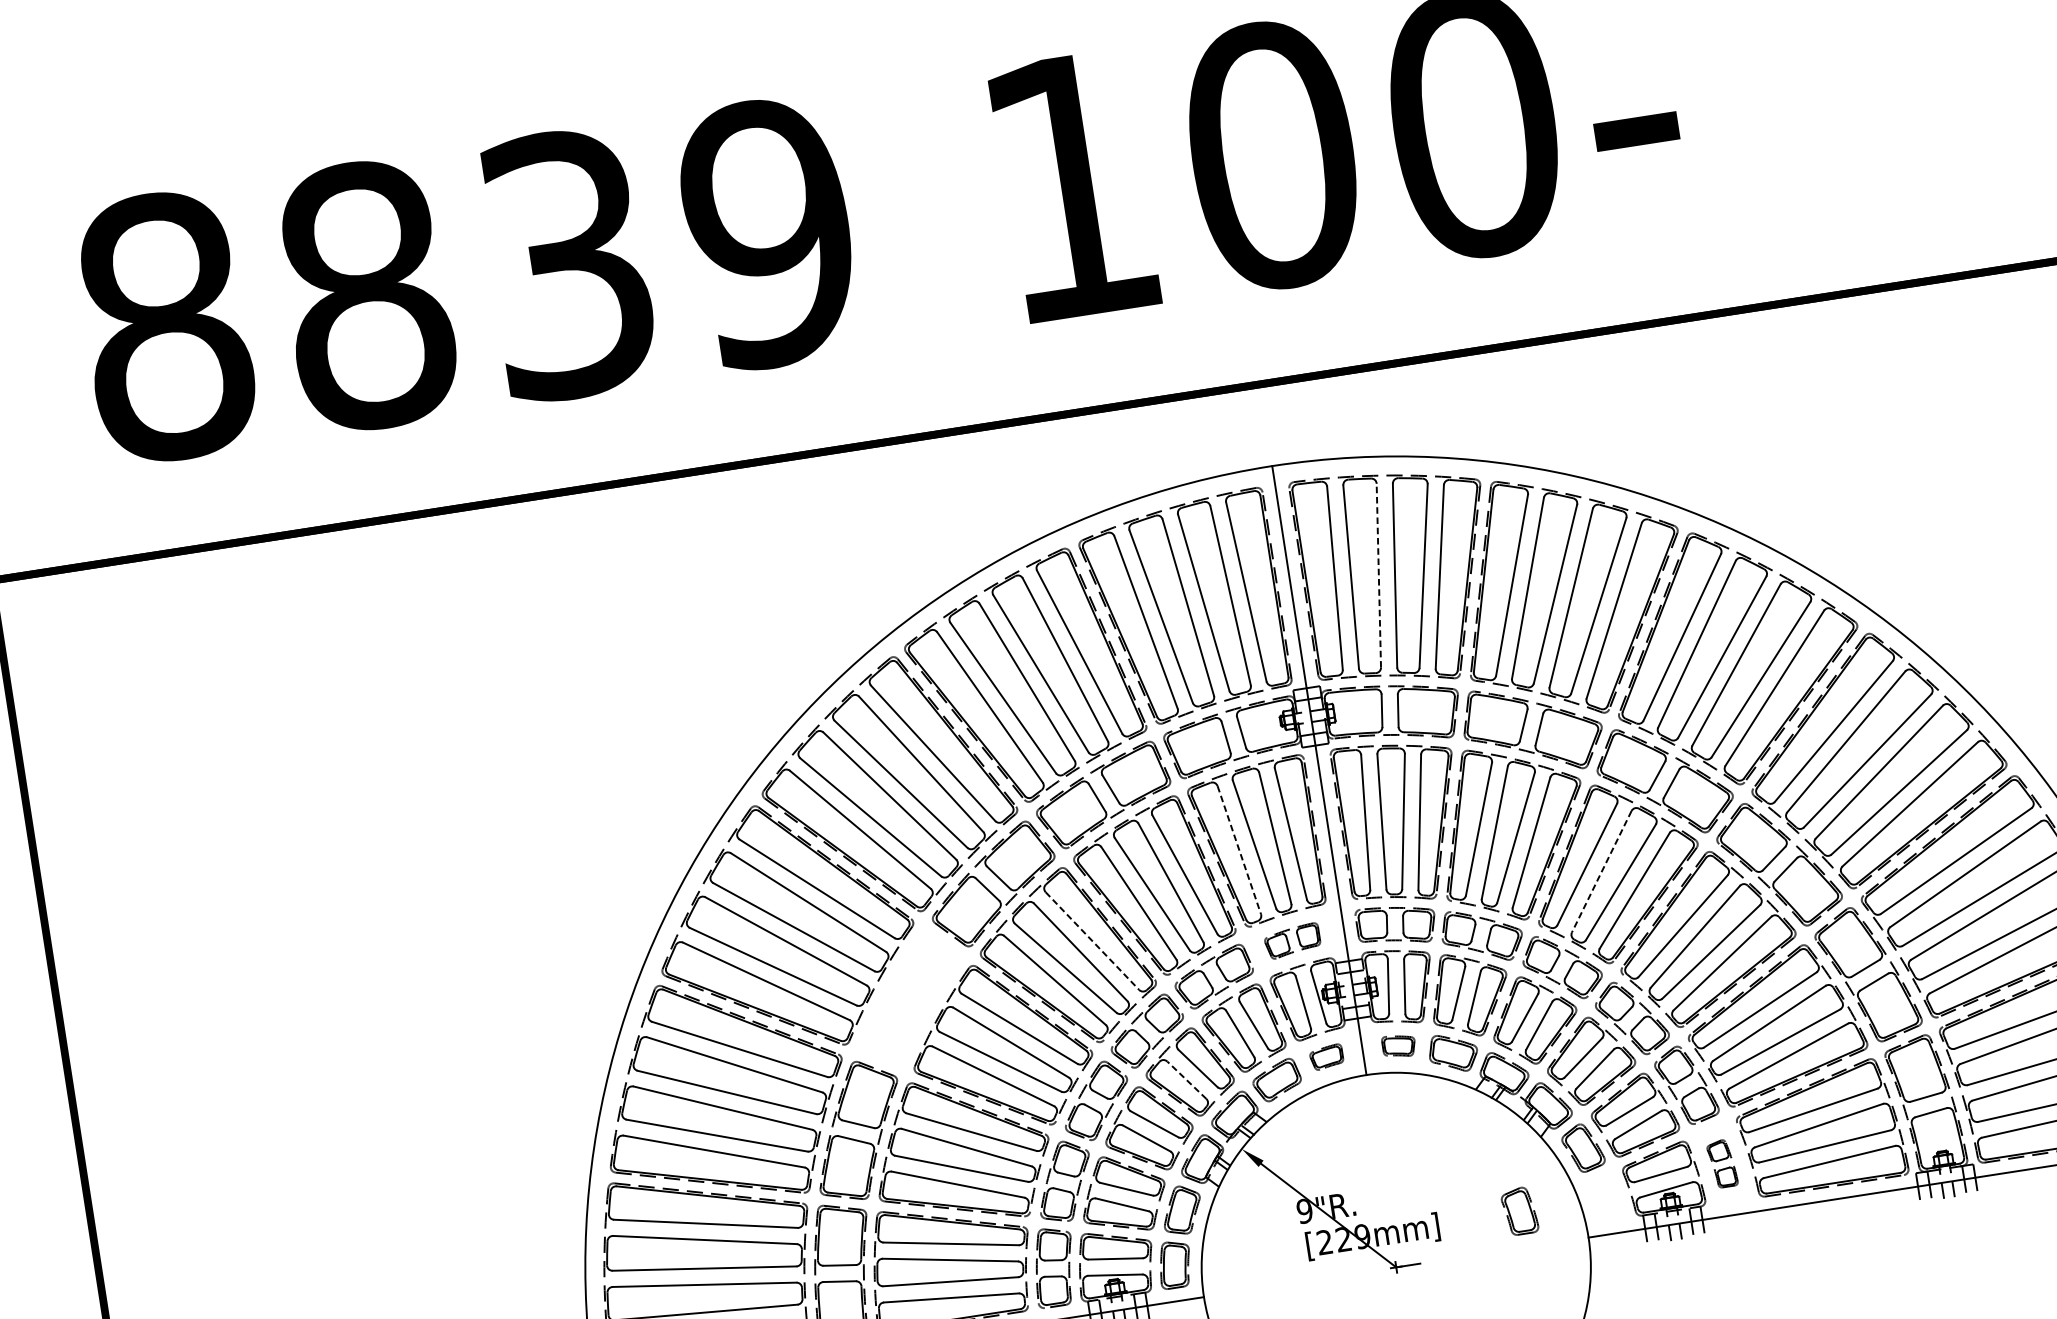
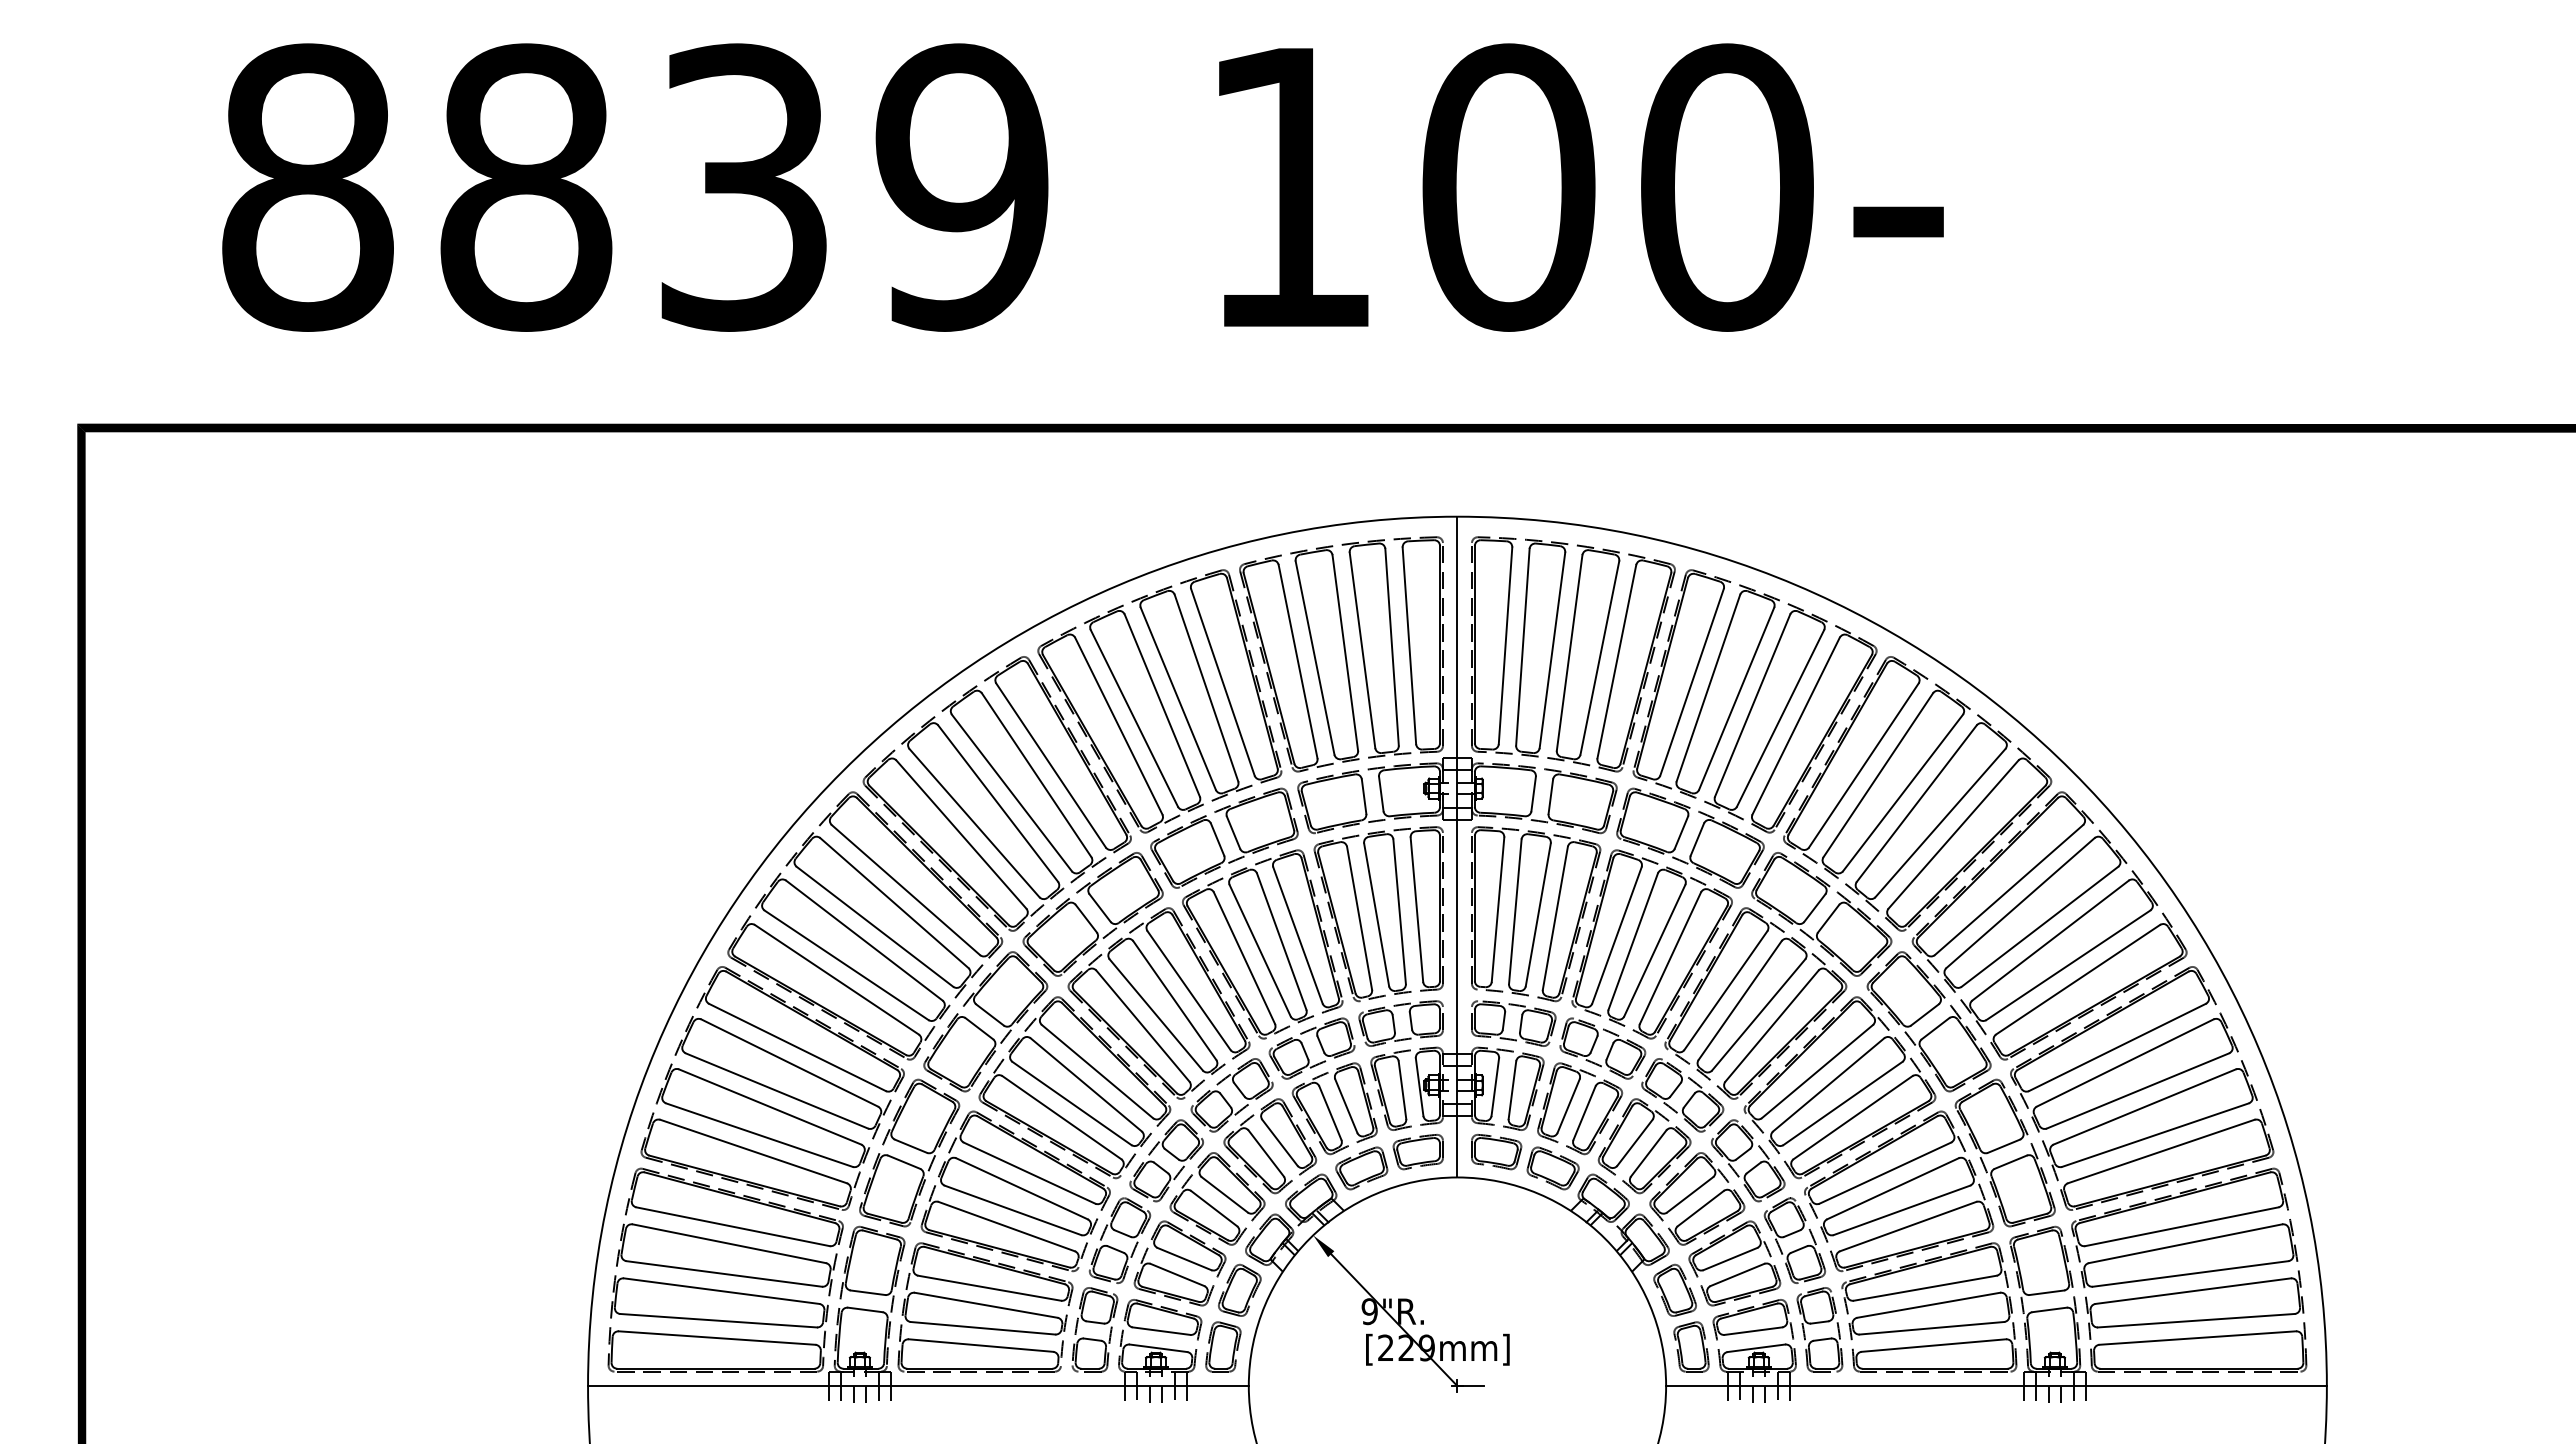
line: (1378, 575) -> (1552, 650), dashed -> solid
line: (1239, 850) -> (1359, 918), dashed -> solid
line: (1601, 872) -> (1739, 1001), dashed -> solid
line: (1092, 940) -> (1189, 990), dashed -> solid
part: (1292, 941) -> (1400, 1023), size x1.43
part: (913, 993) -> (990, 1016), added
part: (1398, 1046) -> (1496, 1152), size x1.43
part: (1326, 1057) -> (1417, 1152), size x1.43
line: (1186, 1080) -> (1265, 1153), dashed -> solid
part: (1721, 1163) -> (1819, 1329), size x1.67
part: (1519, 1210) -> (1691, 1346), moved

